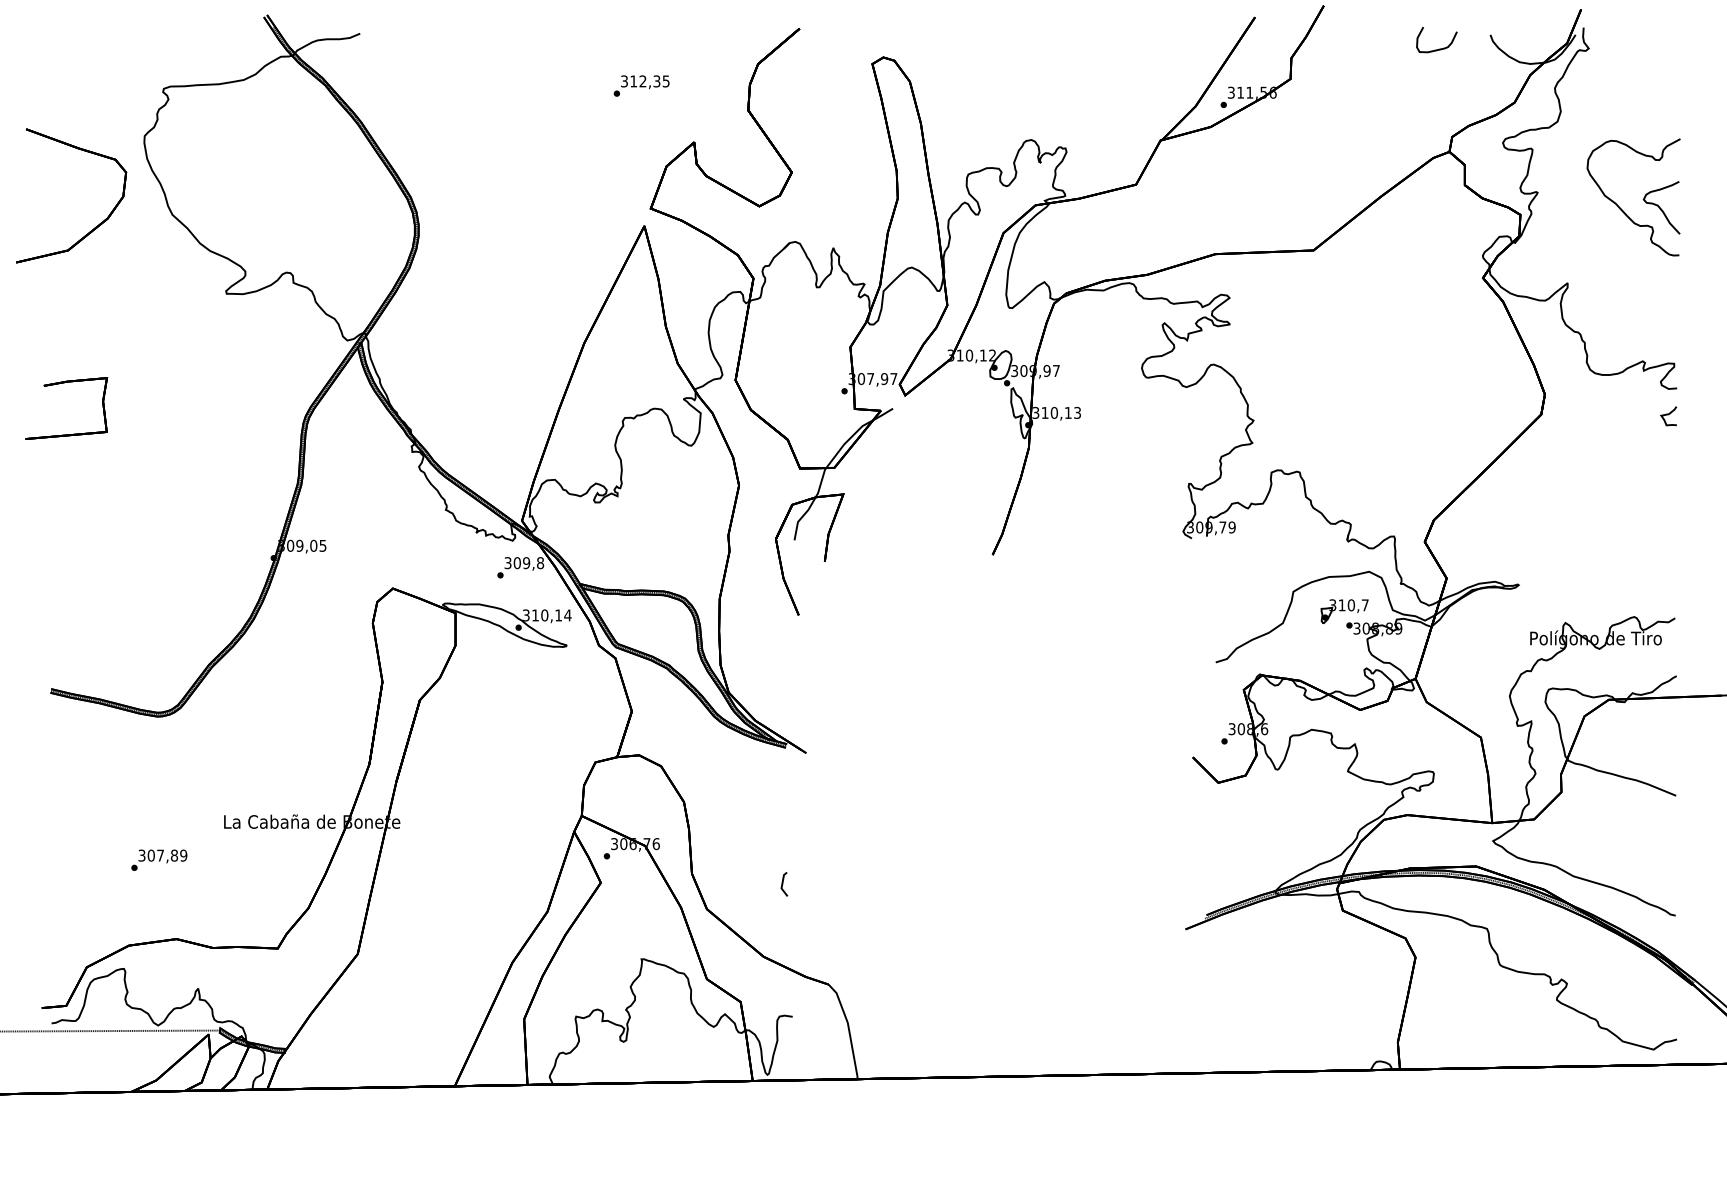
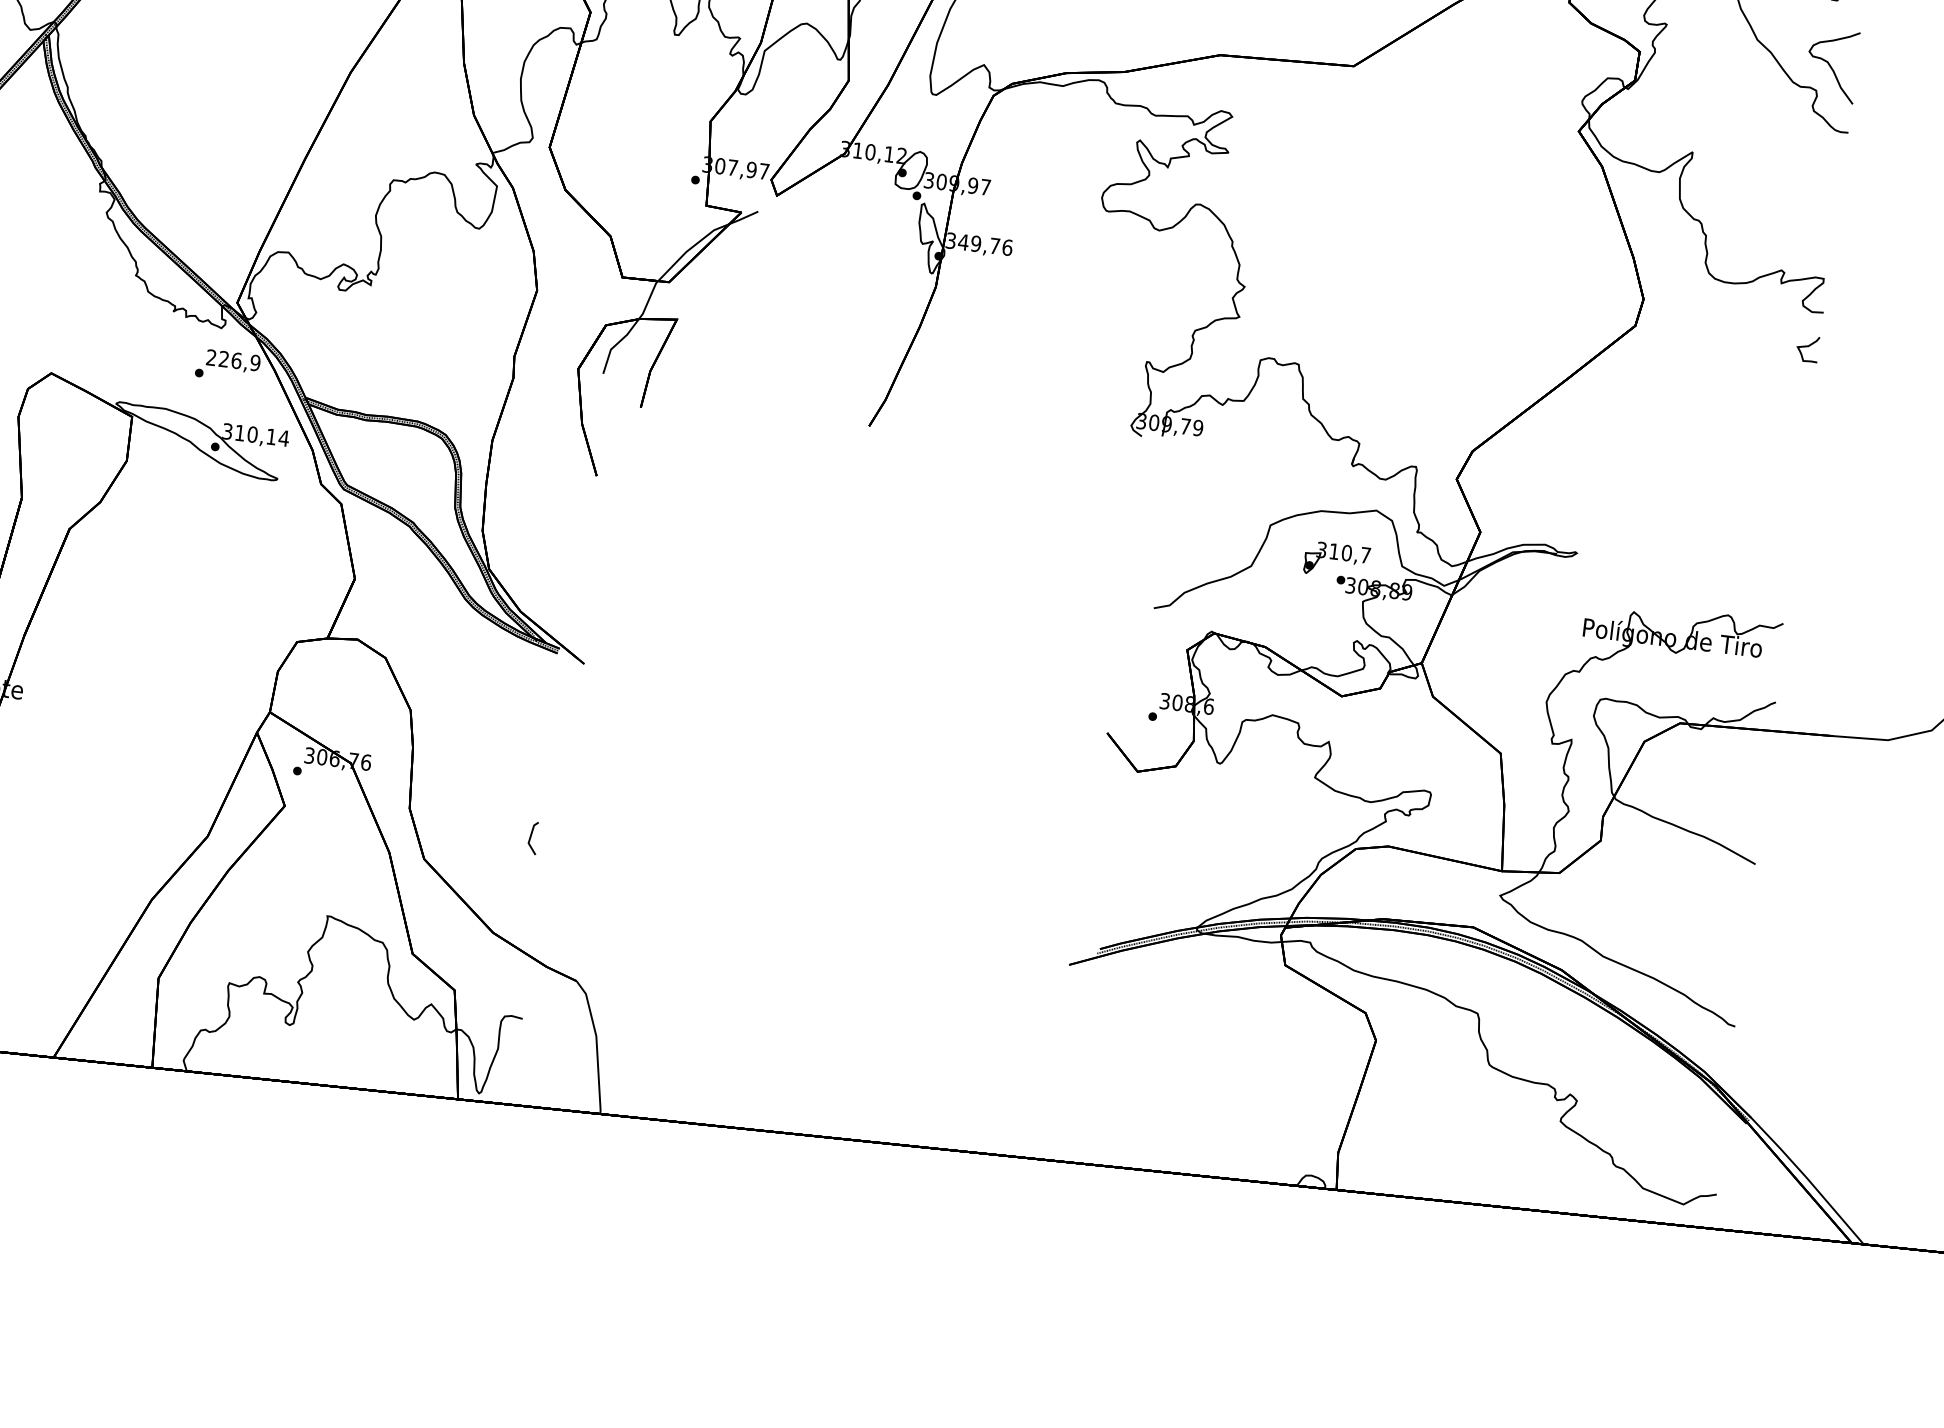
text: (1061, 412) -> (985, 244), 310,13 -> 349,76
text: (524, 563) -> (233, 360), 309,8 -> 226,9

